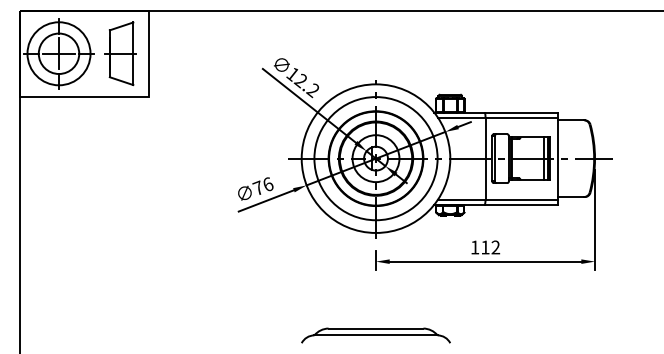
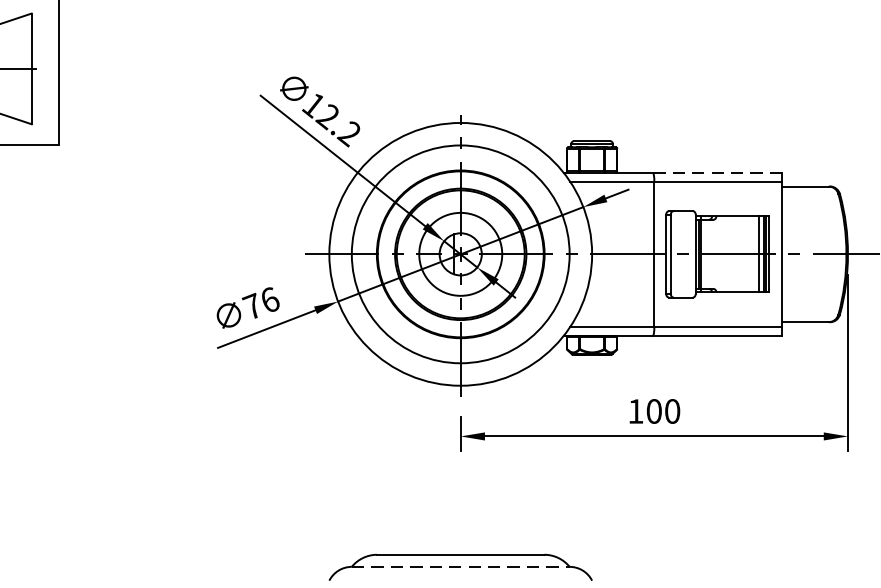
line: (521, 112) -> (717, 172), solid -> dashed
text: (490, 247) -> (663, 411), 112 -> 100
line: (376, 335) -> (461, 567), solid -> dashed

